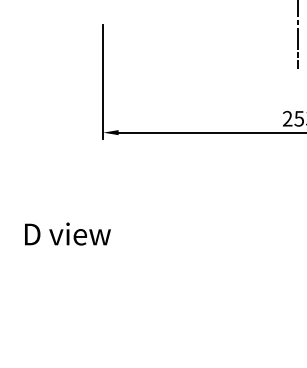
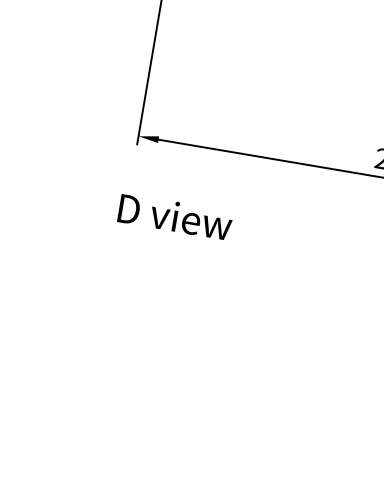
text: (67, 233) -> (175, 216), moved

